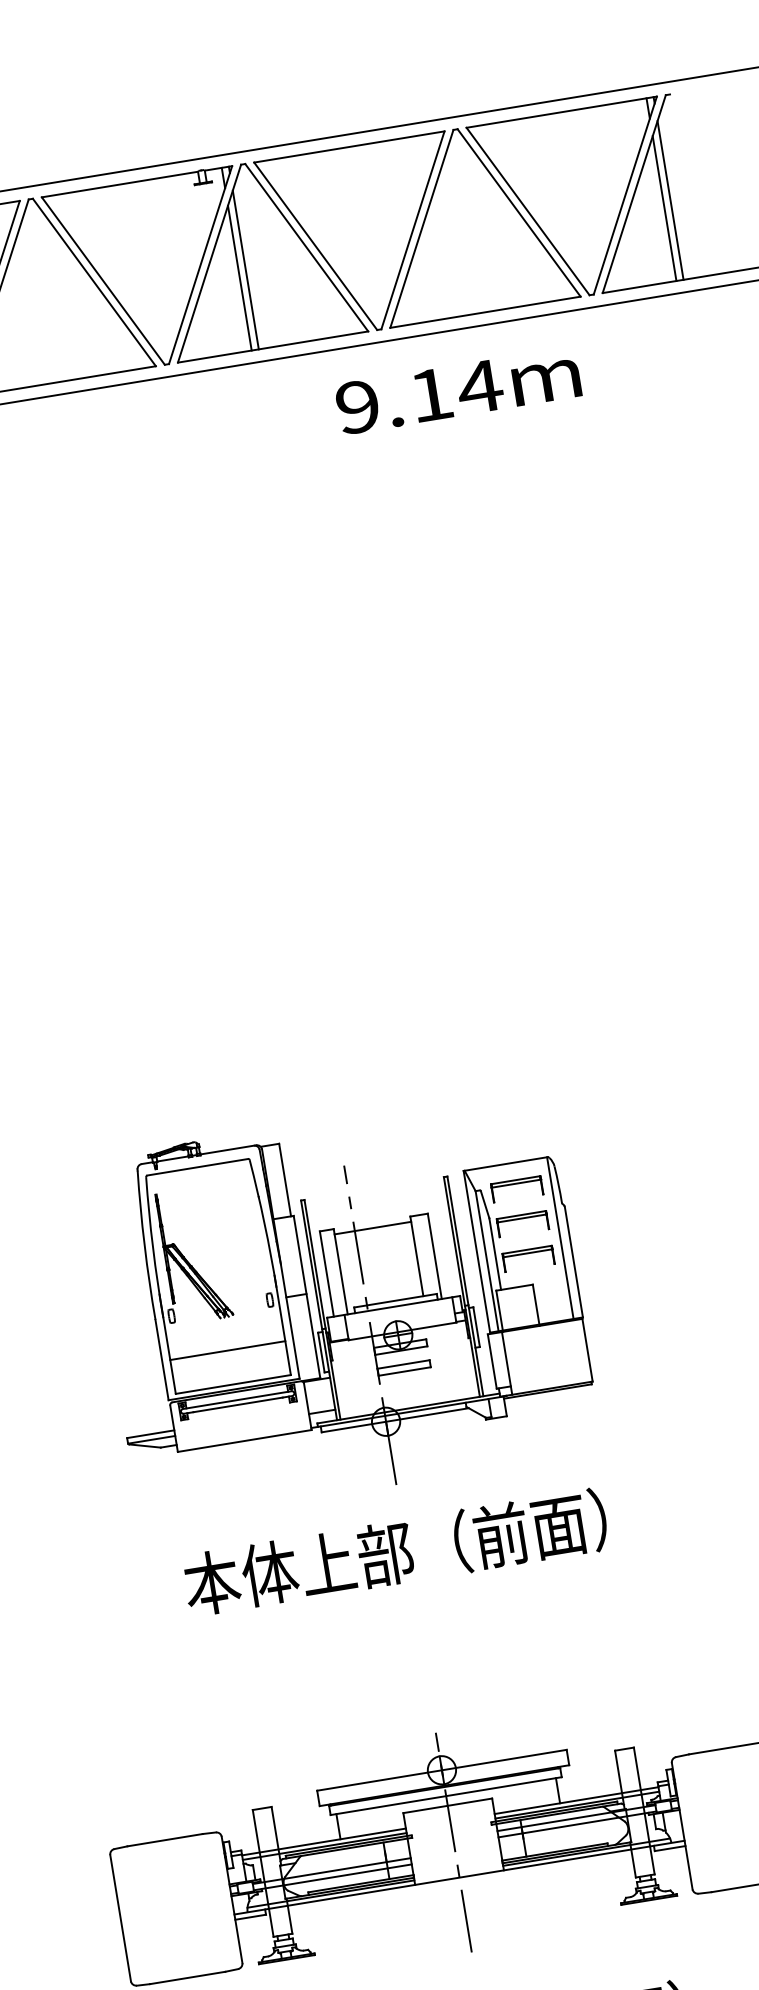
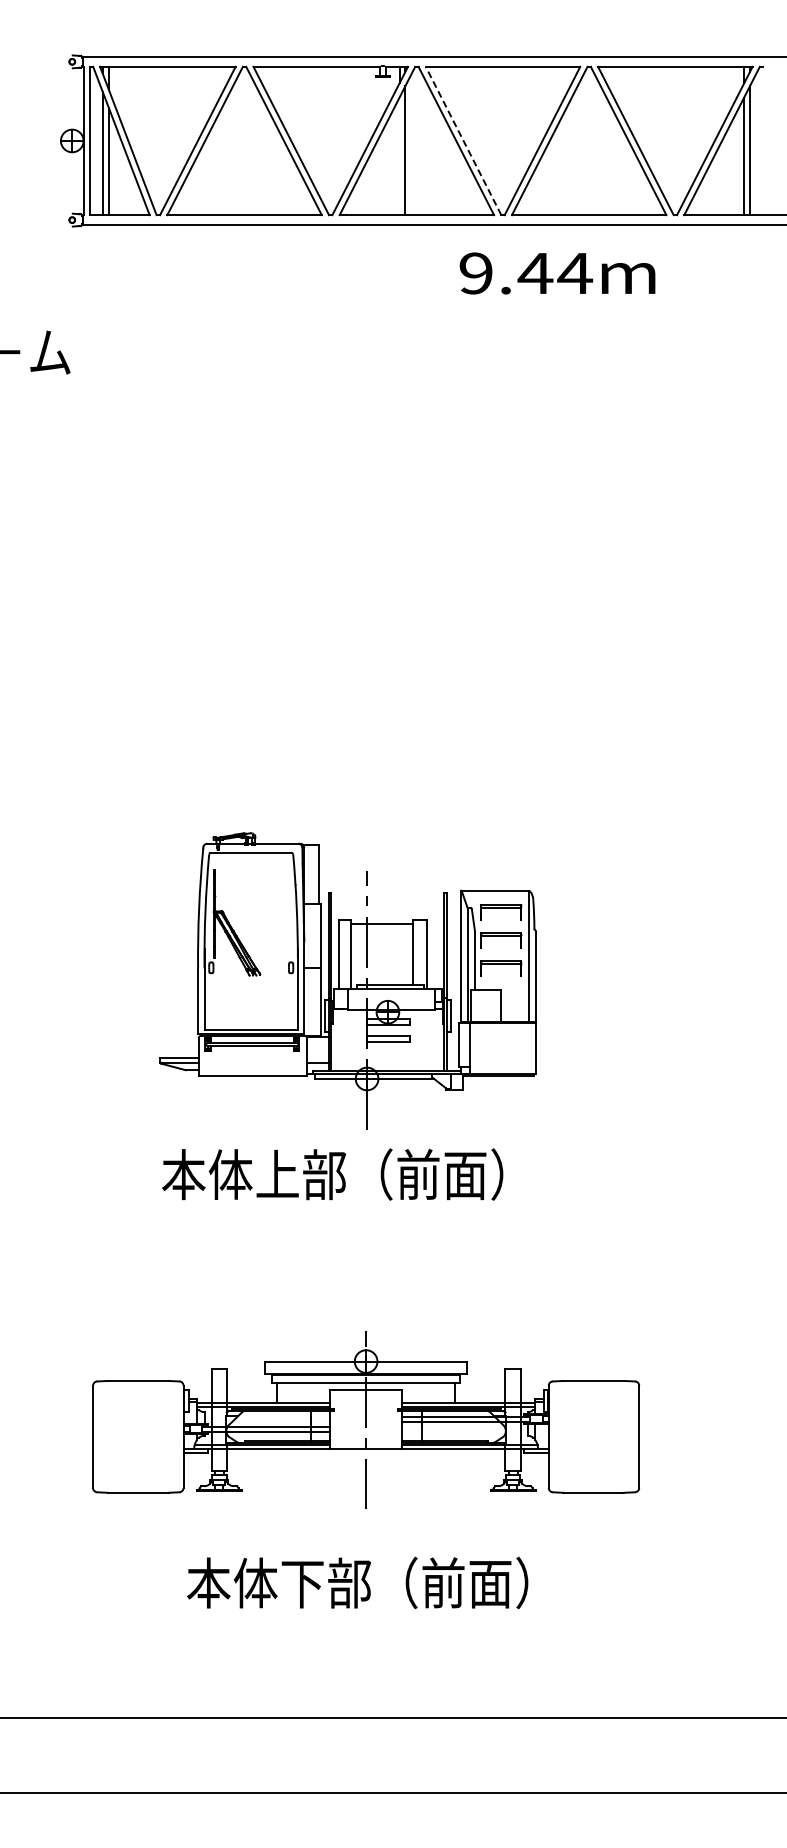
line: (315, 245) -> (463, 140), solid -> dashed
line: (239, 278) -> (399, 156), removed
text: (431, 395) -> (535, 273), 9.14m -> 9.44m
line: (226, 1351) -> (250, 1002), removed
text: (395, 1552) -> (332, 1174), moved

